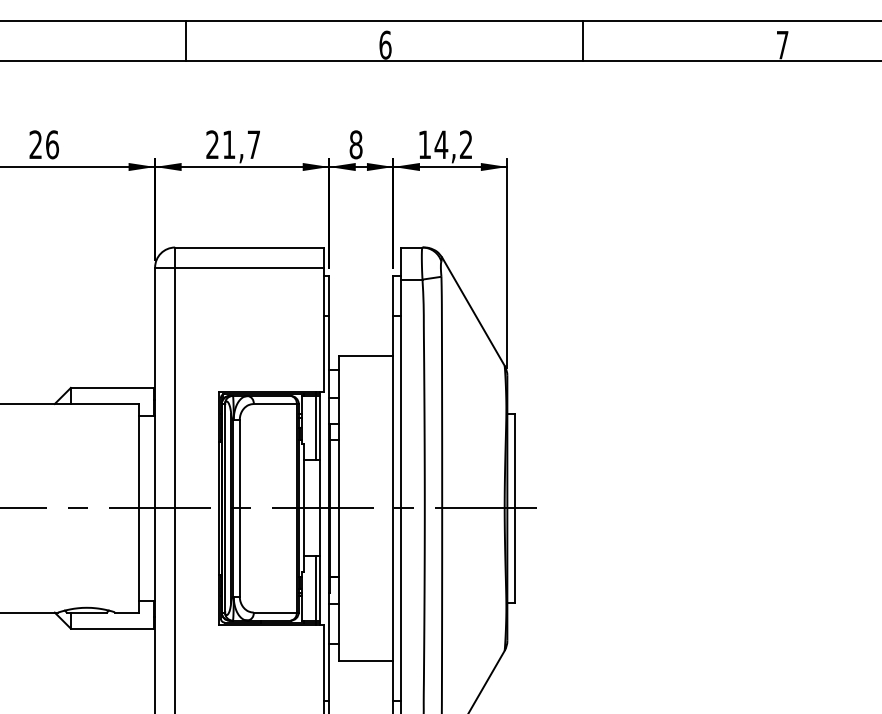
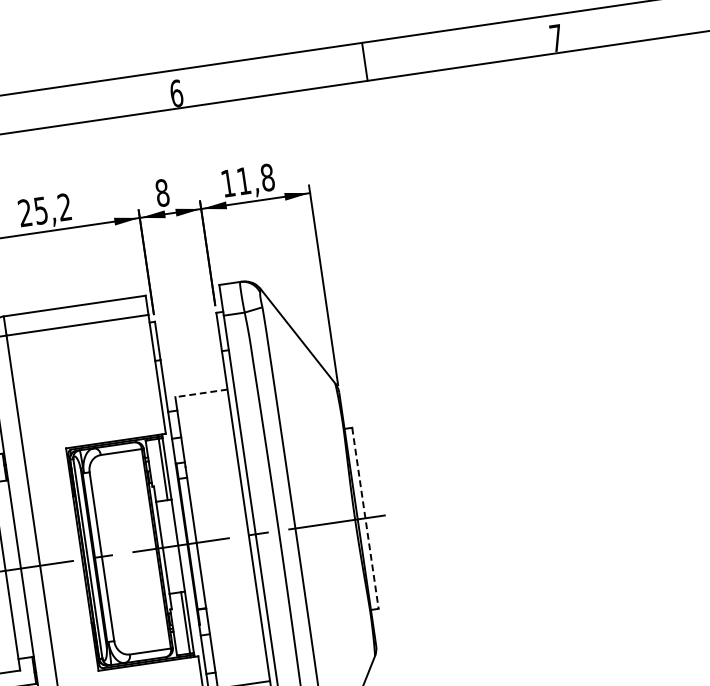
text: (241, 144) -> (52, 208), 21,7 -> 25,2
text: (453, 144) -> (255, 179), 14,2 -> 11,8
line: (365, 355) -> (200, 393), solid -> dashed
line: (515, 508) -> (365, 518), solid -> dashed

